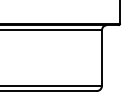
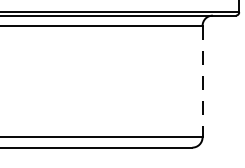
line: (101, 58) -> (201, 82), solid -> dashed

